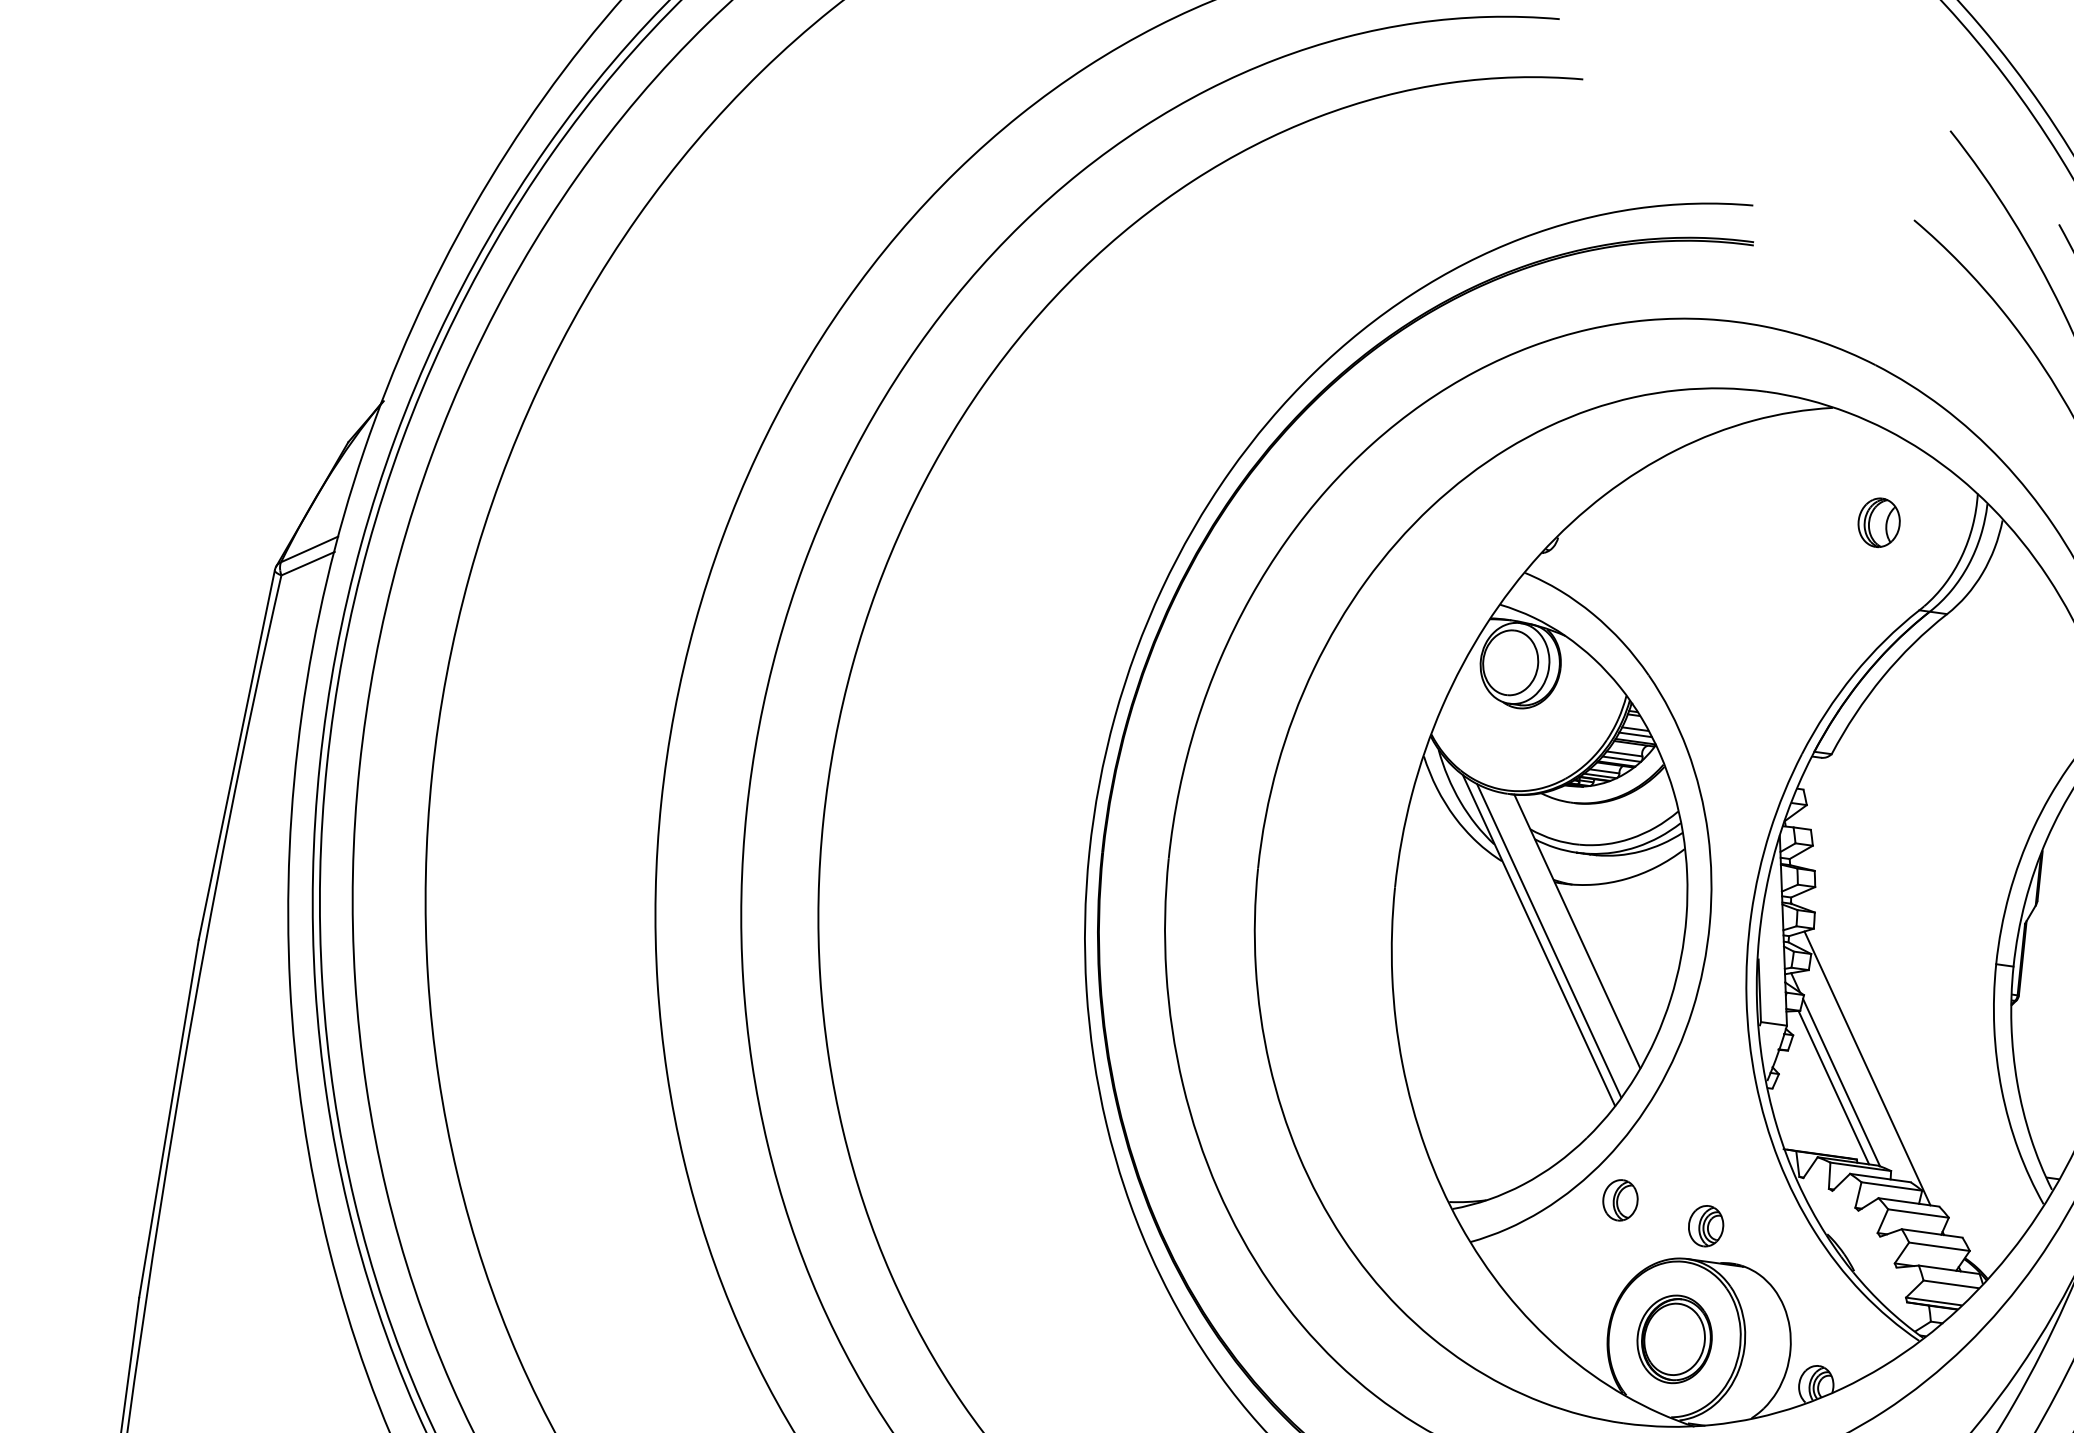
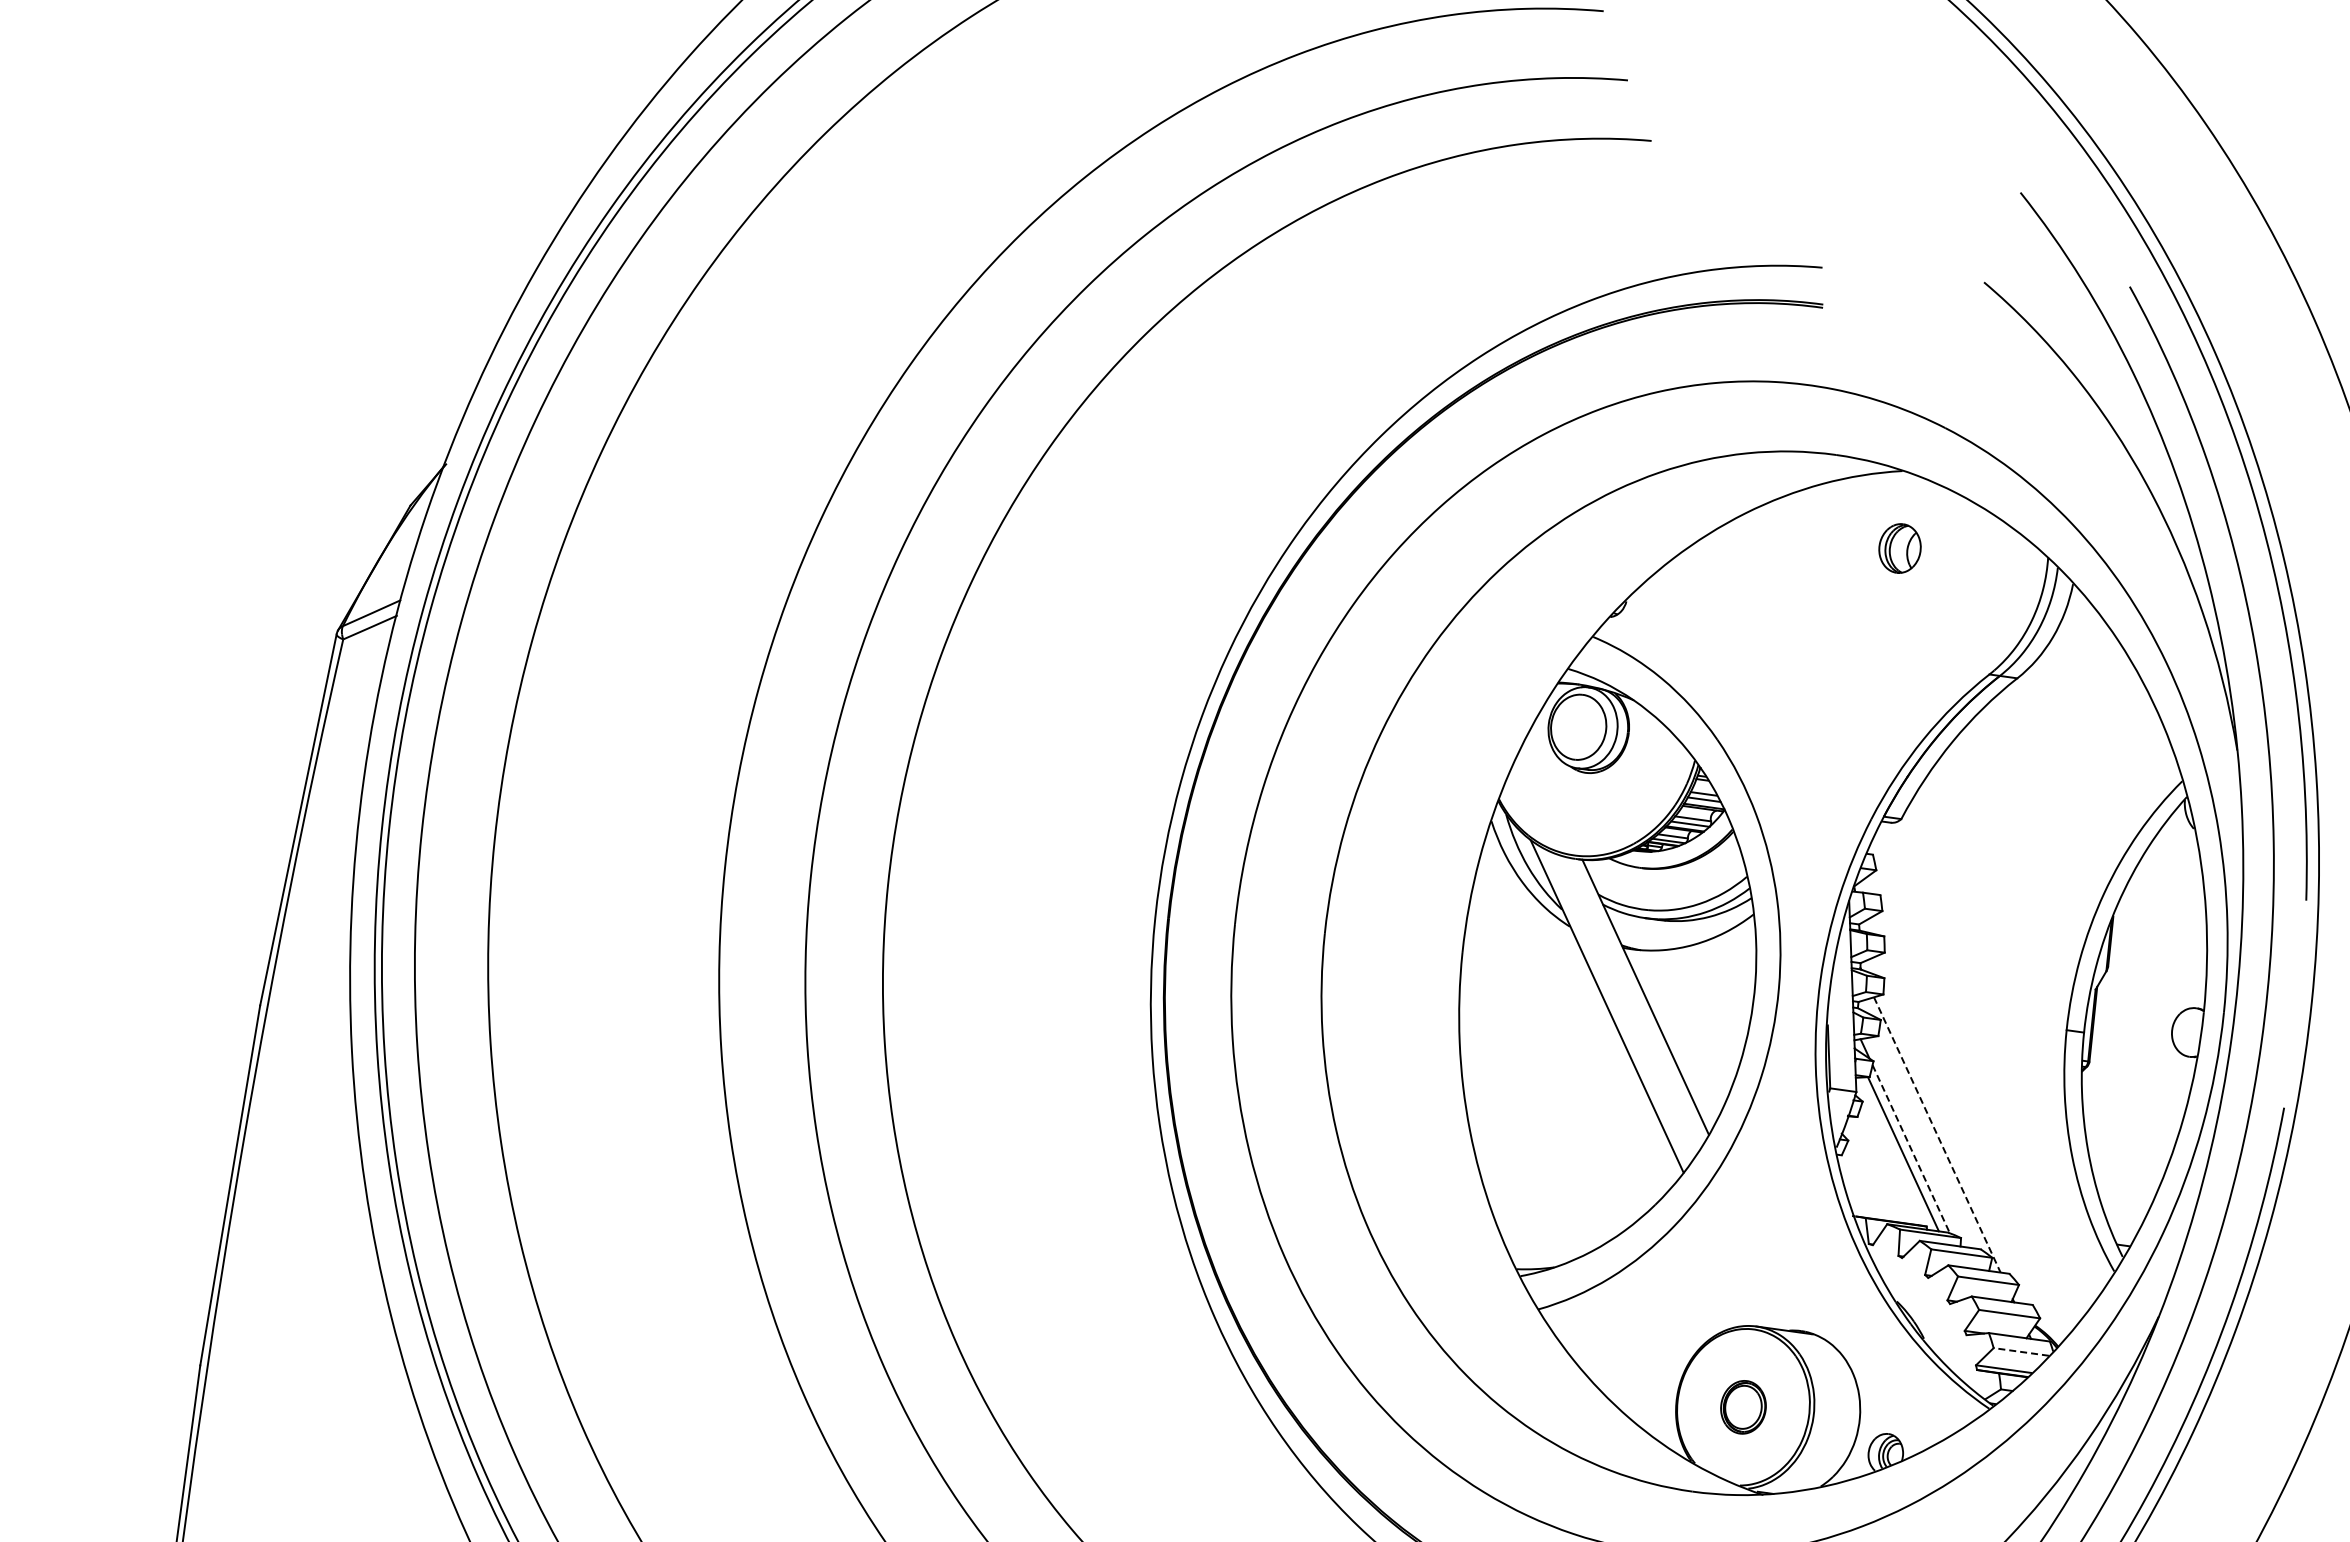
part: (1878, 522) -> (1899, 548), moved
line: (1548, 940) -> (1616, 1006), removed
line: (1867, 1068) -> (1937, 1135), solid -> dashed
line: (1841, 1082) -> (1911, 1149), solid -> dashed
part: (1619, 1200) -> (1688, 1267), removed
part: (1706, 1226) -> (1775, 1293), removed
line: (1951, 1283) -> (2021, 1351), solid -> dashed
part: (1674, 1339) -> (1743, 1407), size x0.6

